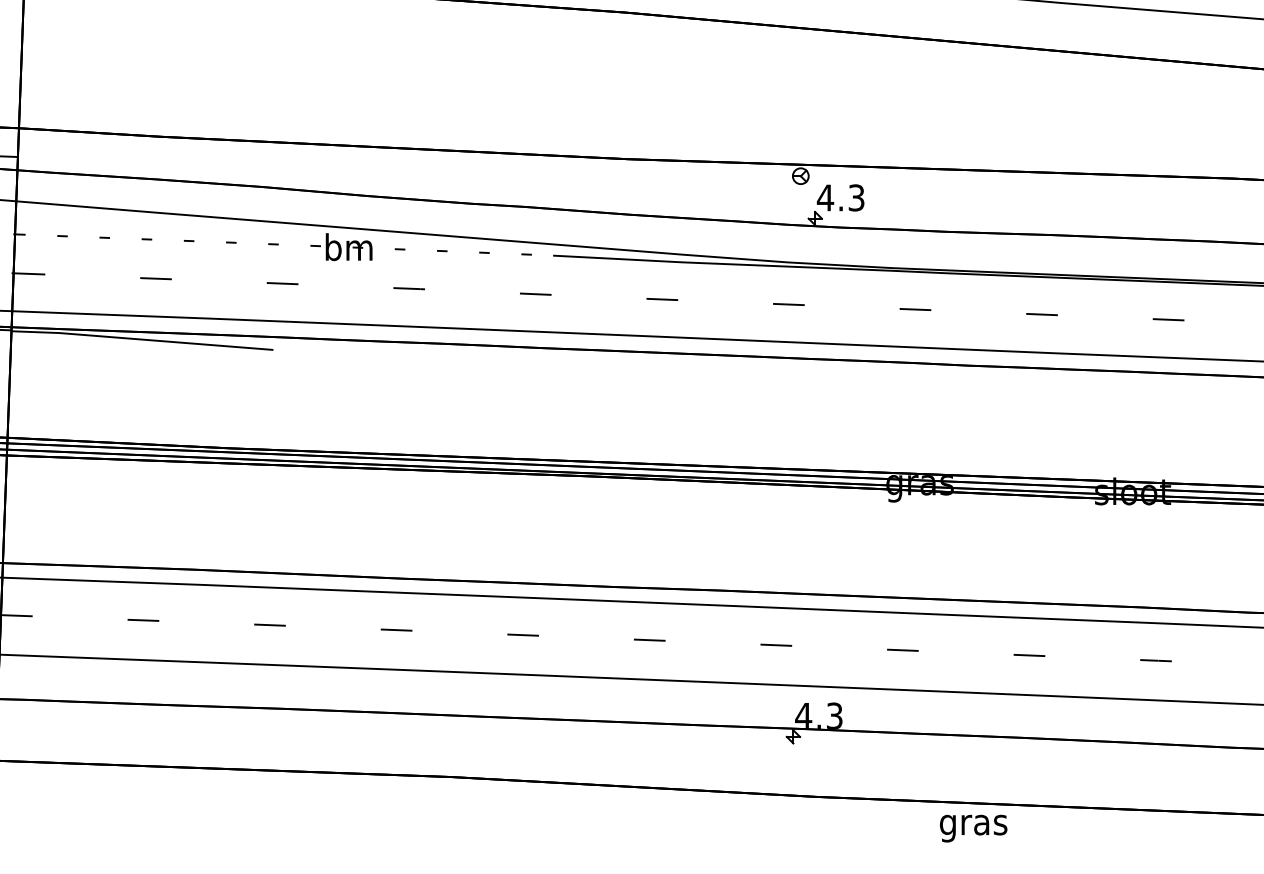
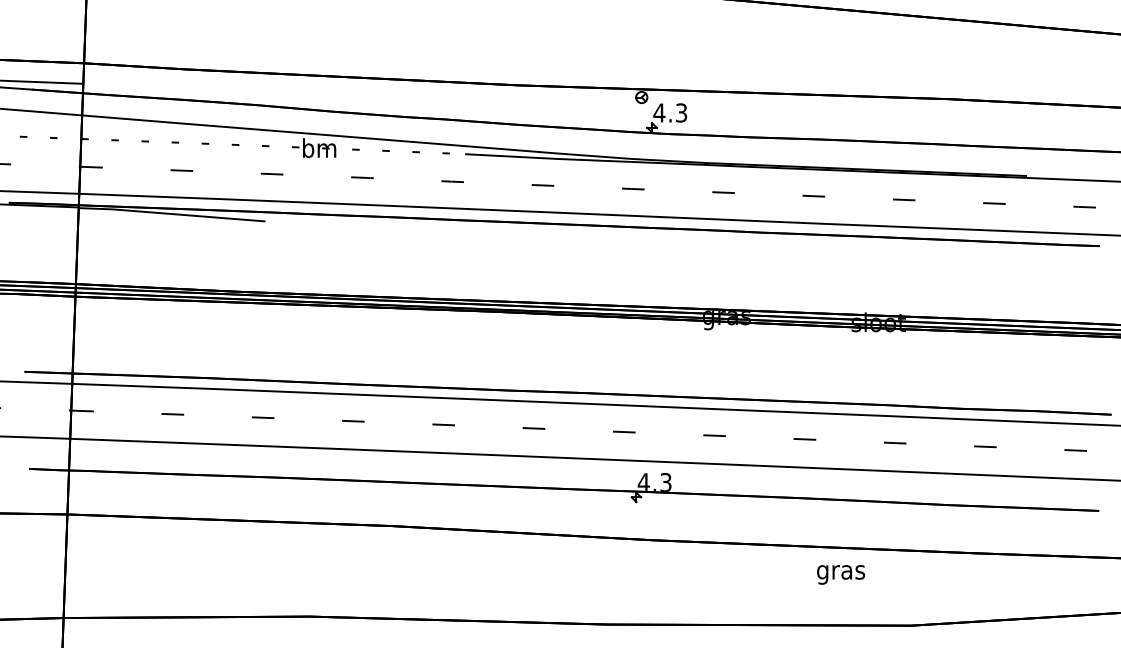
text: (974, 828) -> (841, 574), moved

